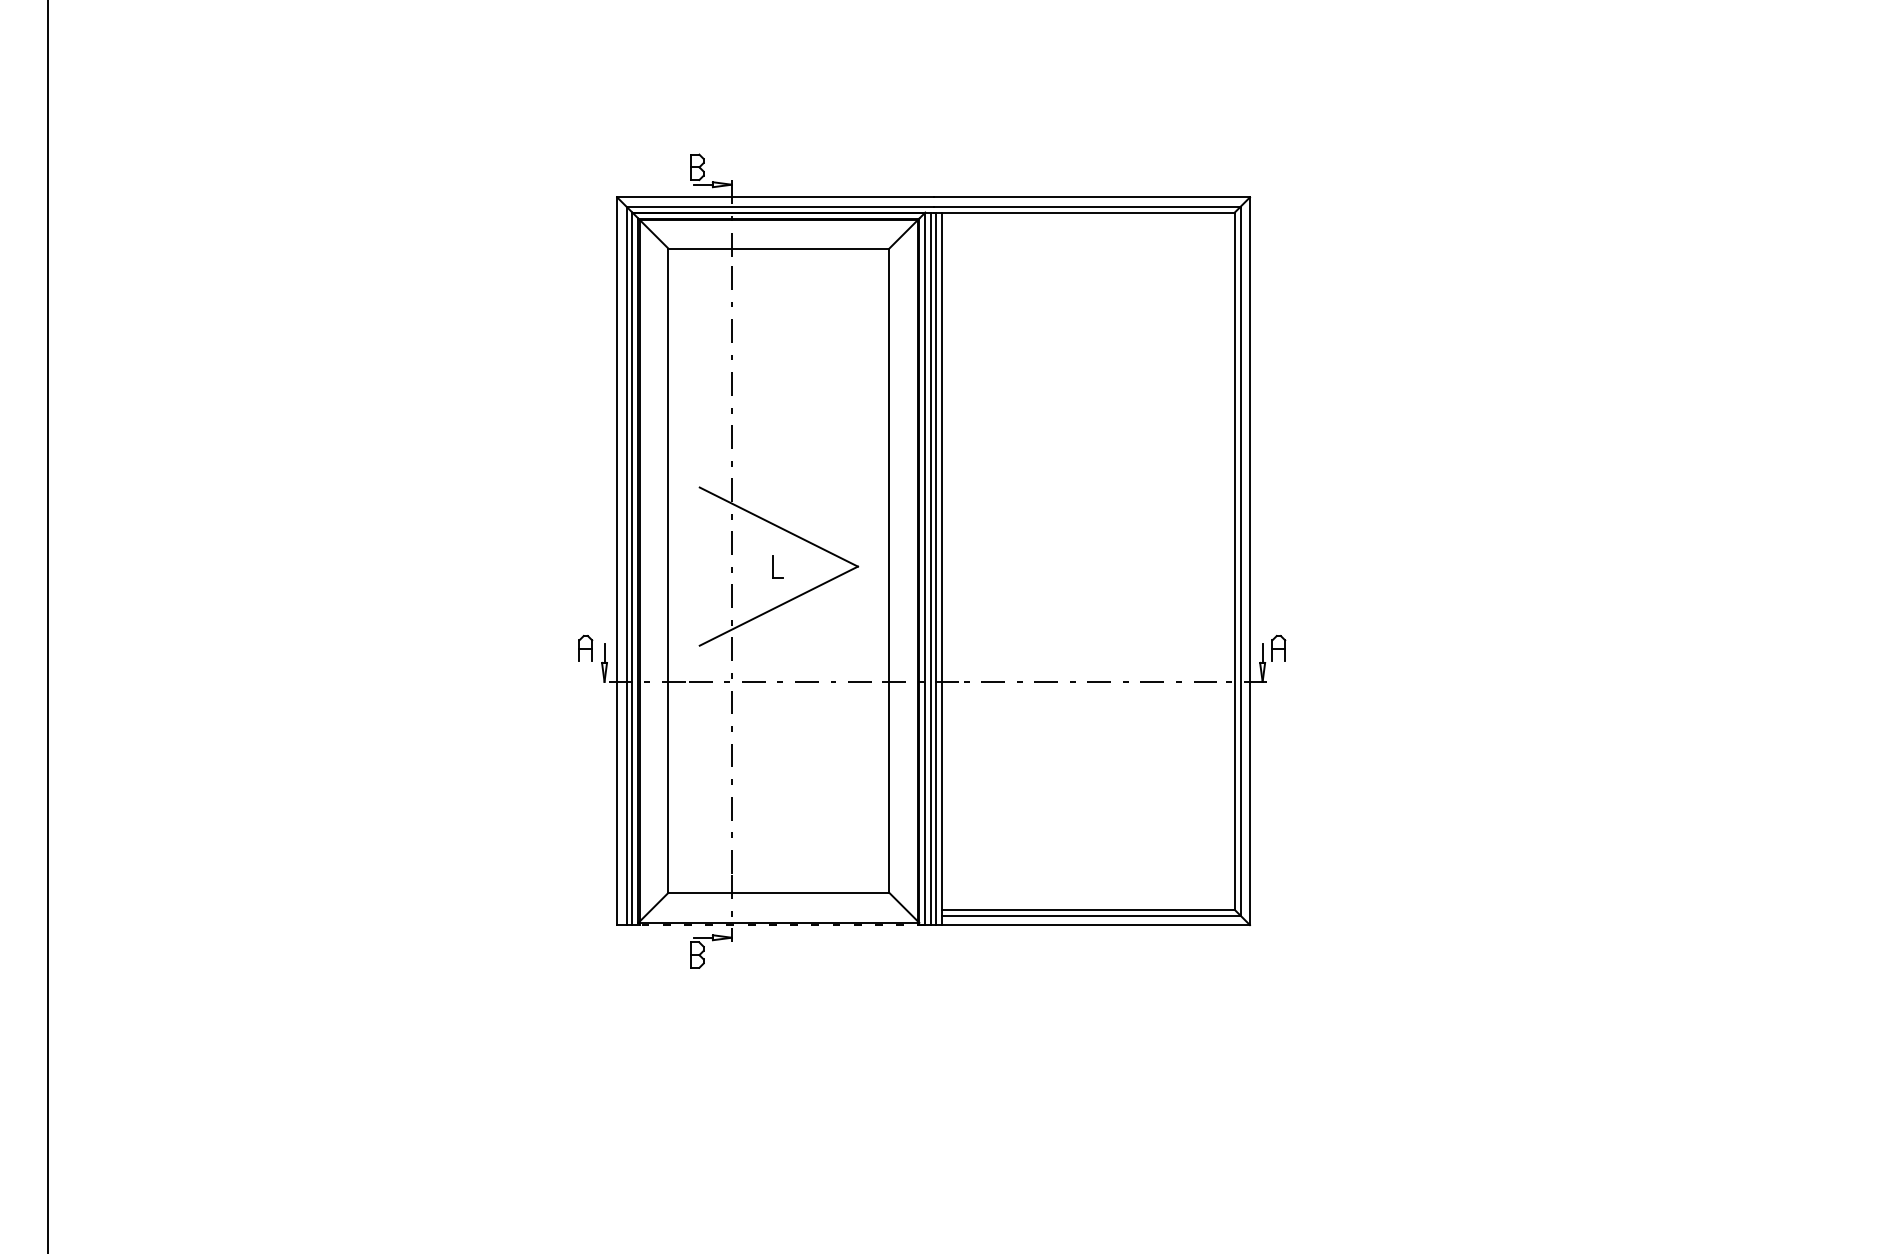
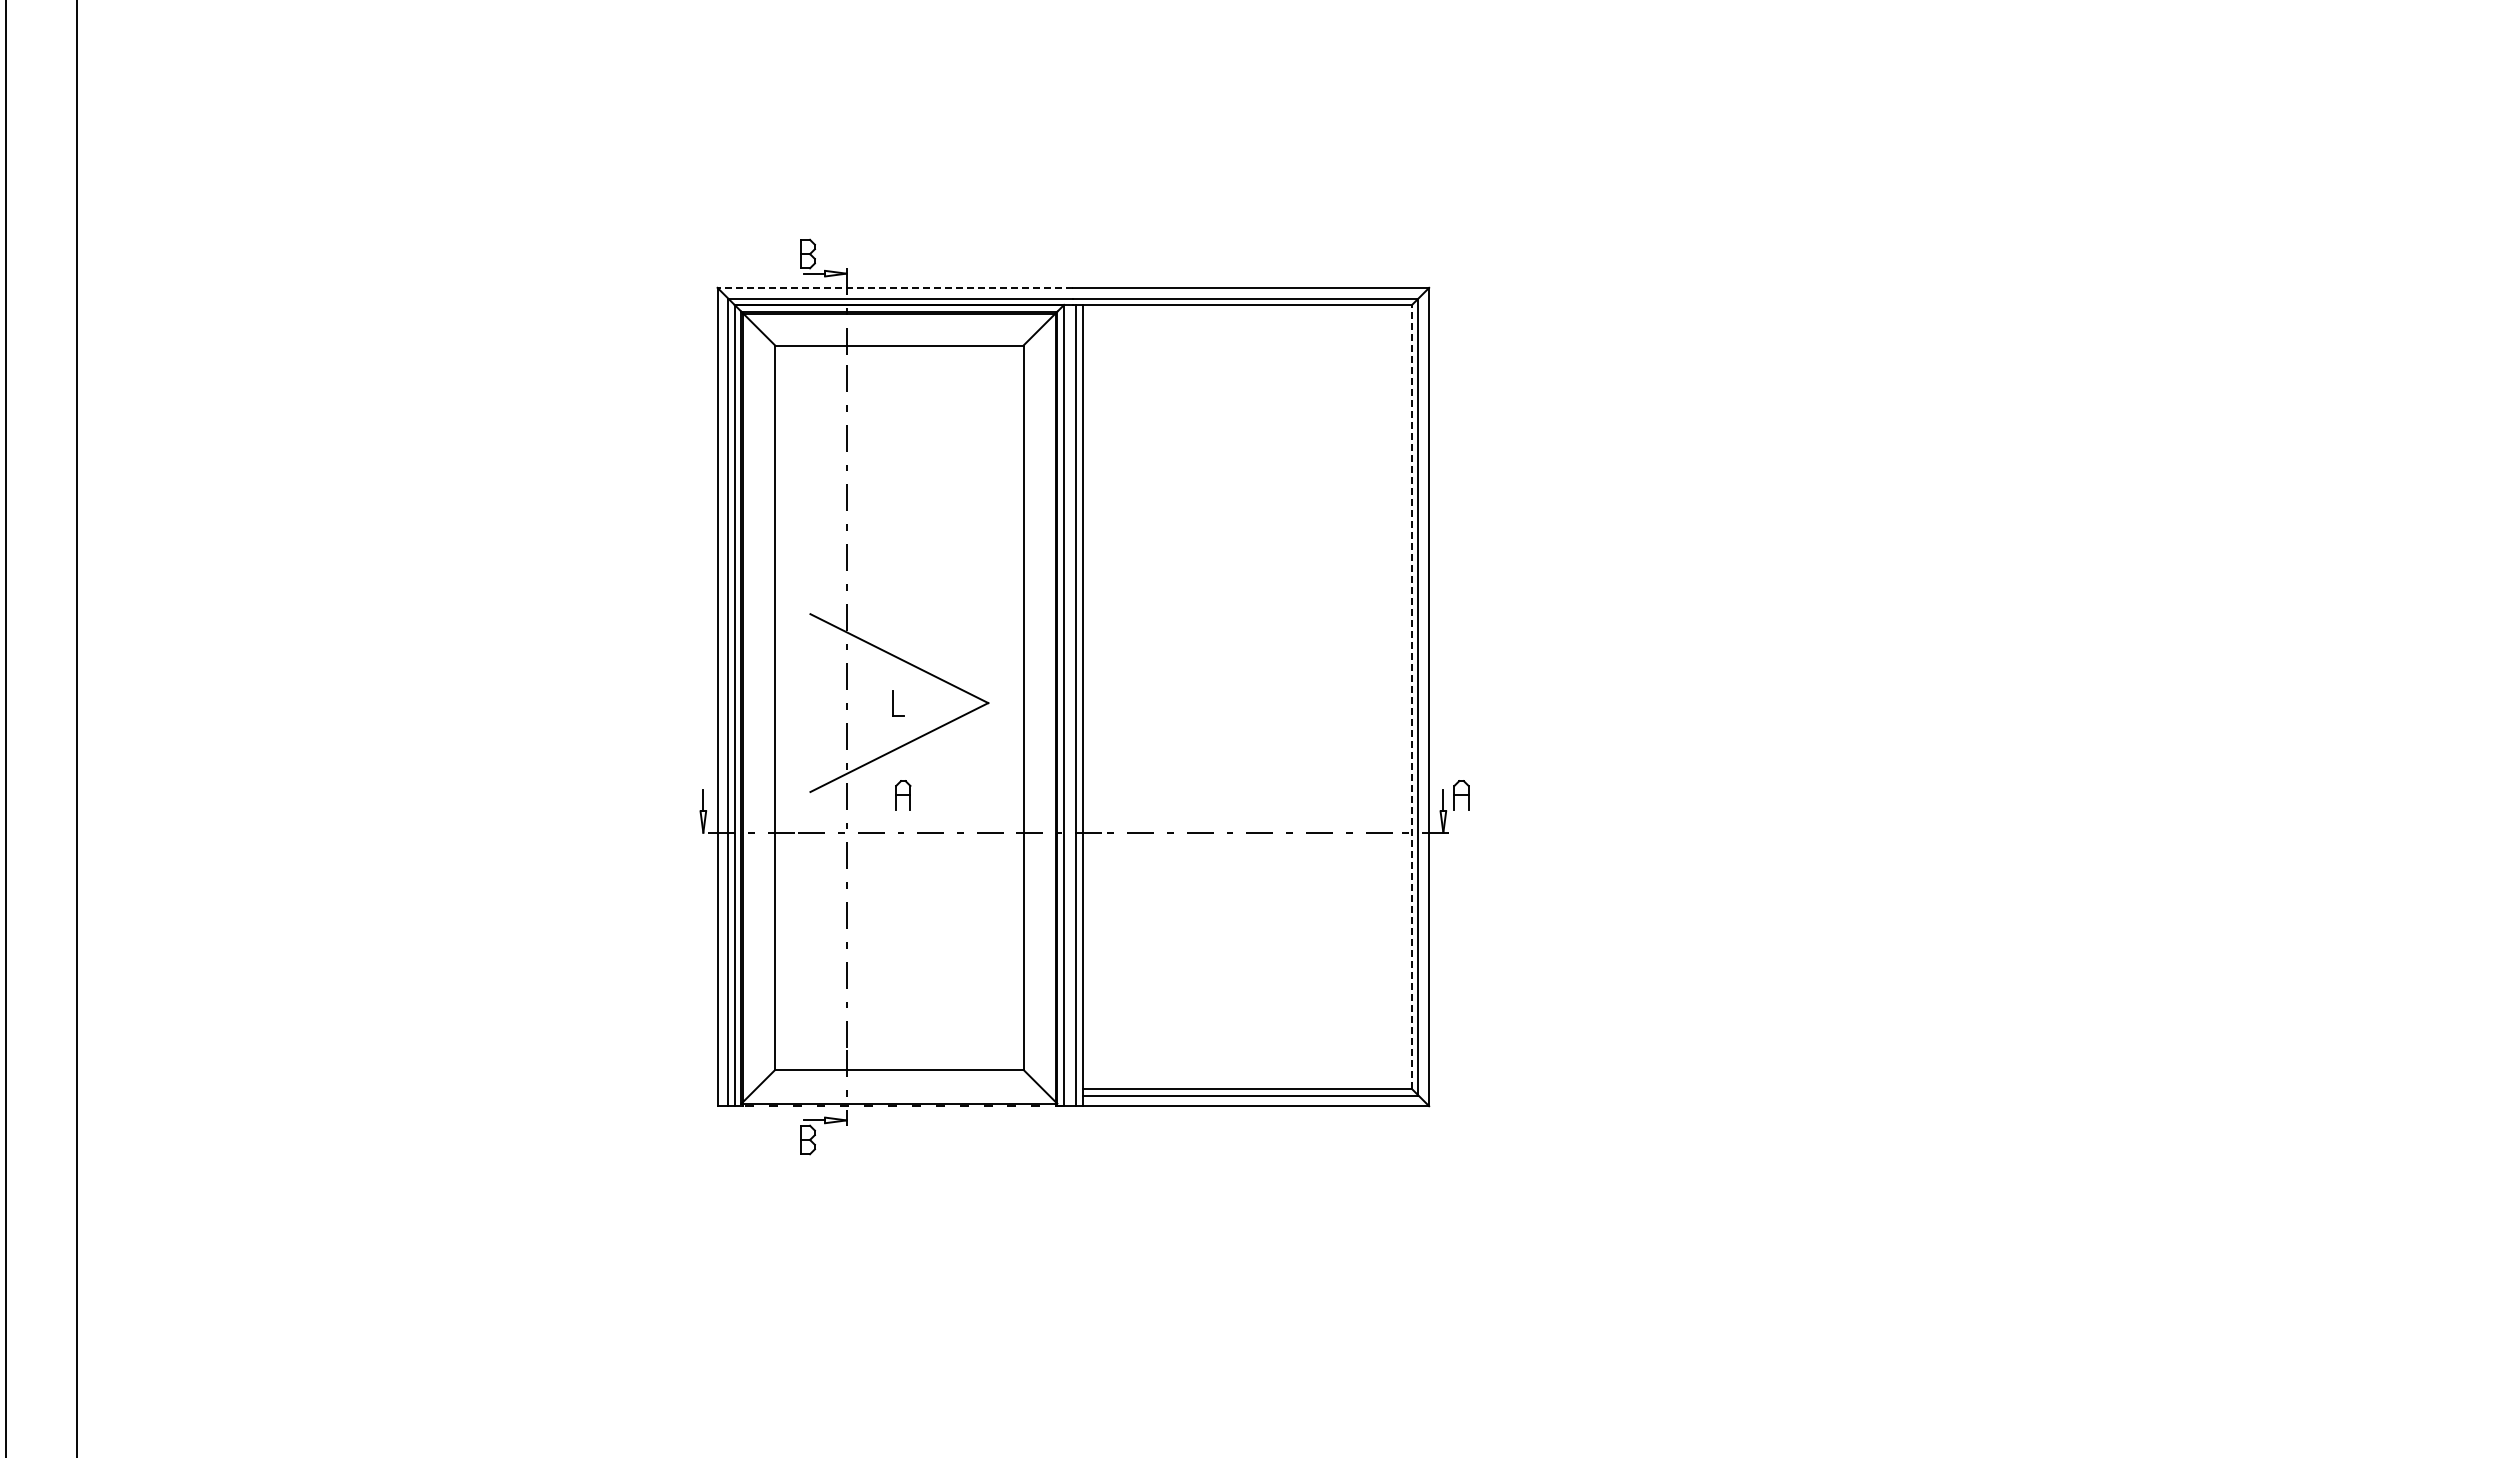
line: (775, 197) -> (895, 287), solid -> dashed
line: (1235, 560) -> (1412, 696), solid -> dashed
line: (931, 568) -> (1070, 705), removed
part: (586, 648) -> (903, 795), moved

